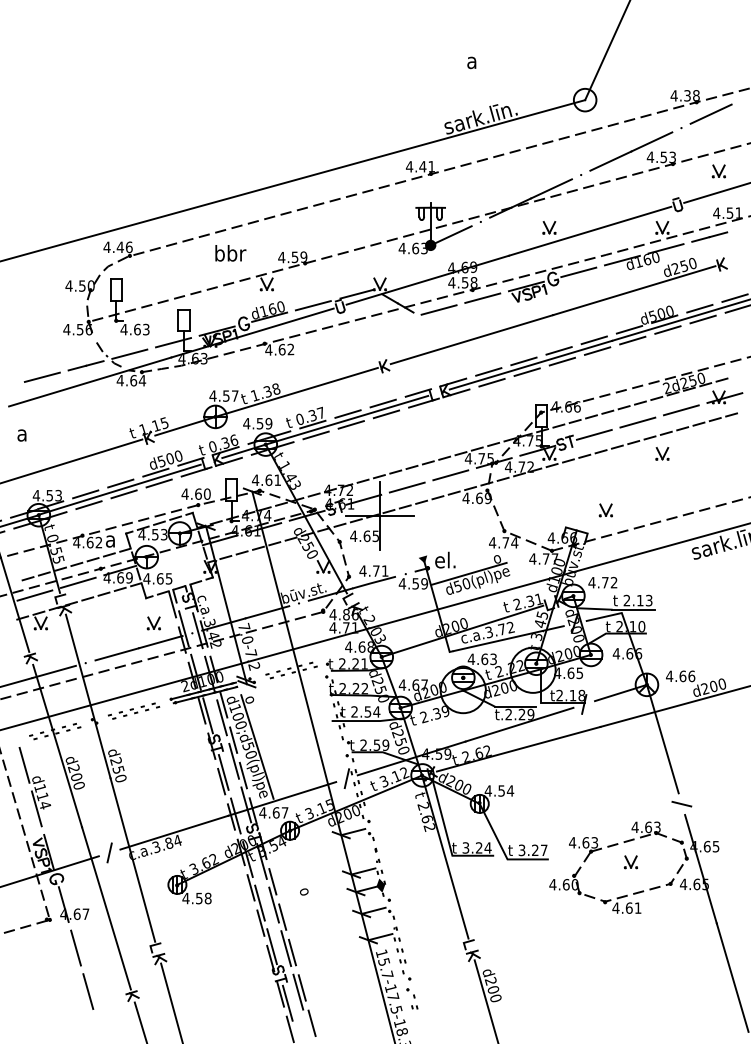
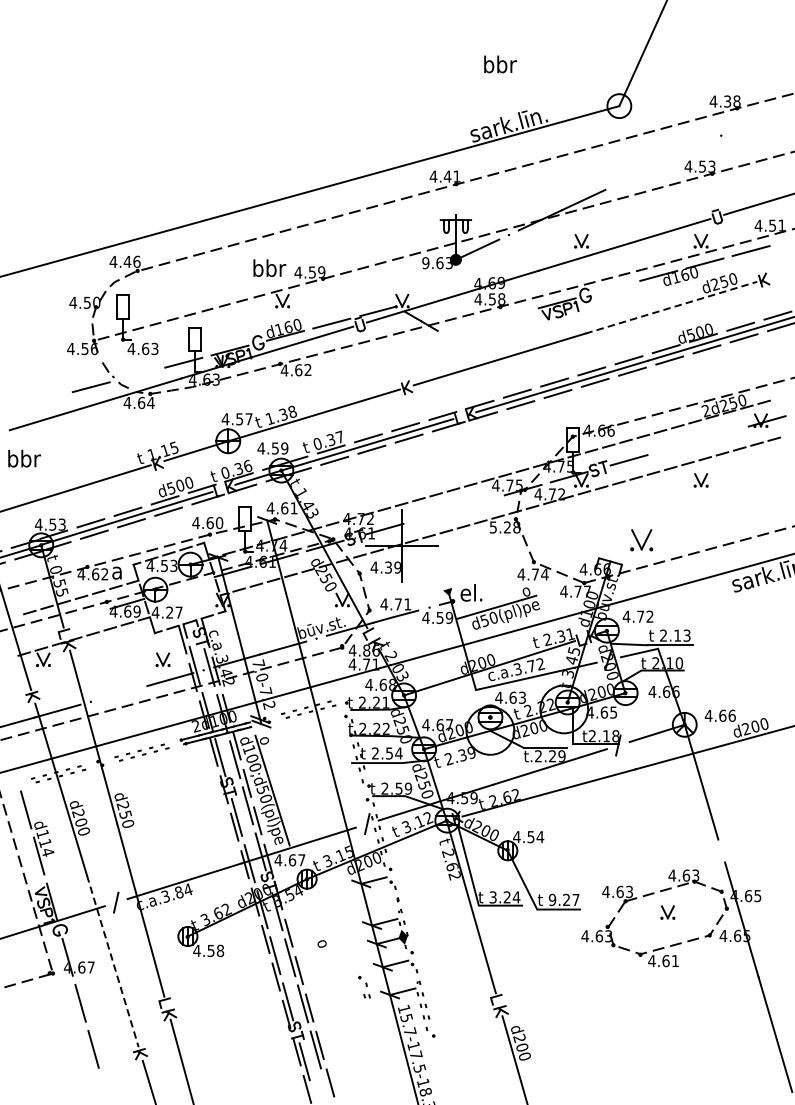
text: (472, 60) -> (500, 64), a -> bbr
line: (710, 113) -> (751, 120), removed
line: (626, 153) -> (663, 162), removed
part: (718, 171) -> (760, 181), removed
text: (401, 248) -> (425, 263), 4.63 -> 9.63
text: (230, 253) -> (269, 268), moved
line: (578, 272) -> (612, 288), removed
line: (634, 290) -> (671, 307), solid -> dashed
line: (482, 297) -> (510, 314), removed
line: (438, 309) -> (464, 327), removed
line: (129, 353) -> (137, 374), removed
line: (41, 376) -> (44, 398), removed
line: (680, 410) -> (720, 434), removed
line: (637, 422) -> (674, 447), removed
text: (22, 433) -> (23, 458), a -> bbr
line: (450, 475) -> (476, 503), removed
line: (406, 487) -> (430, 515), removed
text: (476, 498) -> (504, 527), 4.69 -> 5.28
part: (605, 510) -> (640, 540), size x1.6
text: (370, 535) -> (392, 566), 4.65 -> 4.39
text: (164, 578) -> (174, 612), 4.65 -> 4.27
line: (77, 582) -> (82, 616), removed
line: (34, 595) -> (36, 630), removed
line: (117, 654) -> (124, 692), removed
line: (681, 804) -> (721, 851), removed
text: (521, 849) -> (551, 899), 3.27 -> 9.27
text: (574, 884) -> (608, 936), 4.60 -> 4.63
line: (106, 908) -> (112, 961), solid -> dashed
part: (412, 998) -> (364, 986), moved

